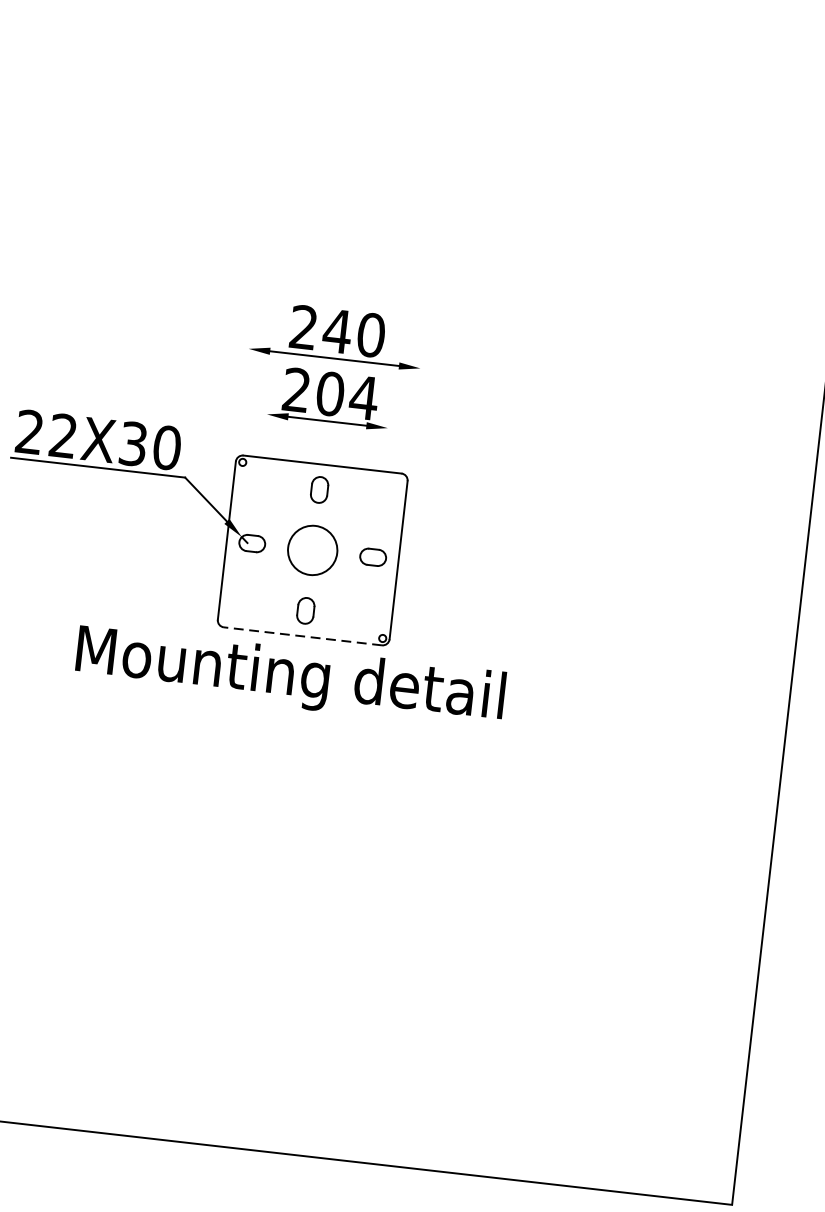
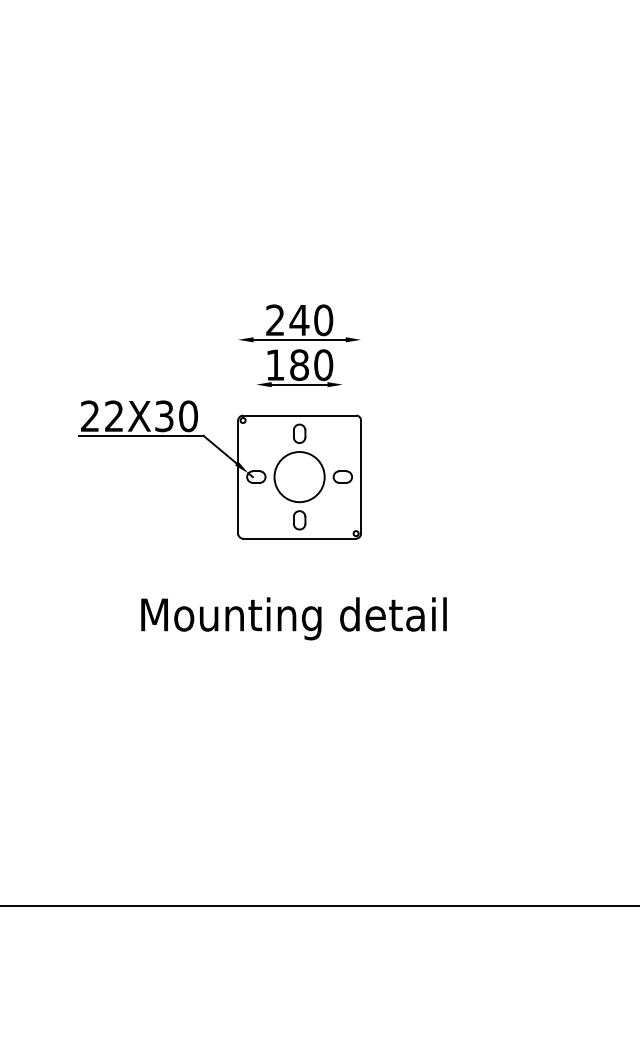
text: (330, 393) -> (299, 364), 204 -> 180
circle: (312, 550) -> (299, 477), size x1.43
line: (302, 636) -> (299, 538), dashed -> solid
text: (289, 677) -> (293, 618), moved

